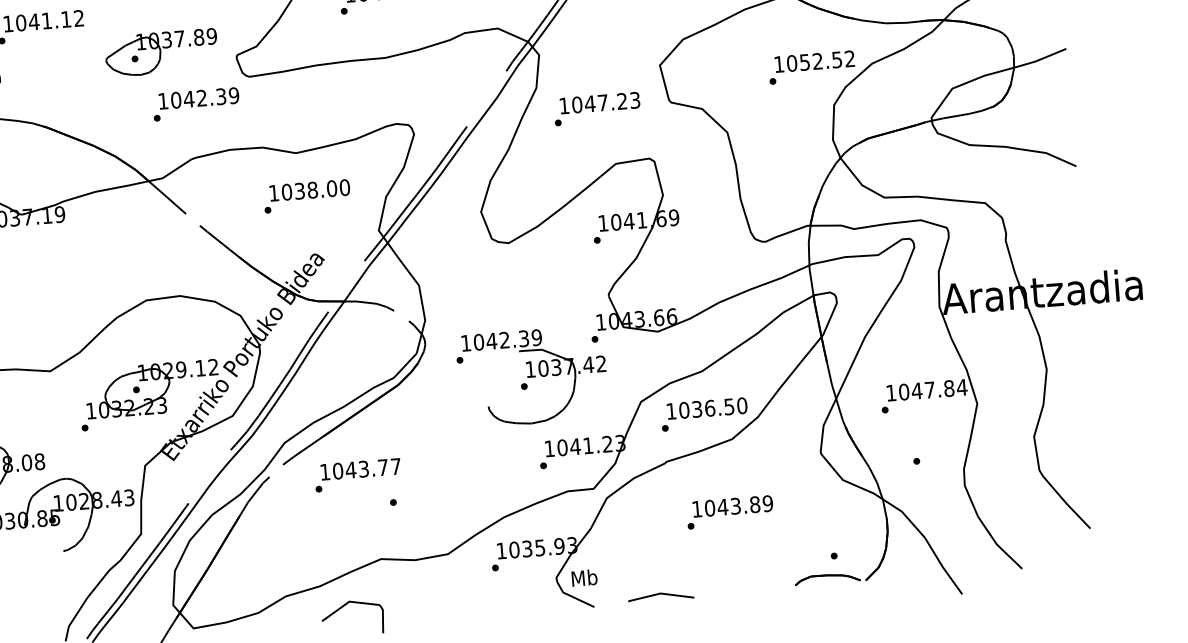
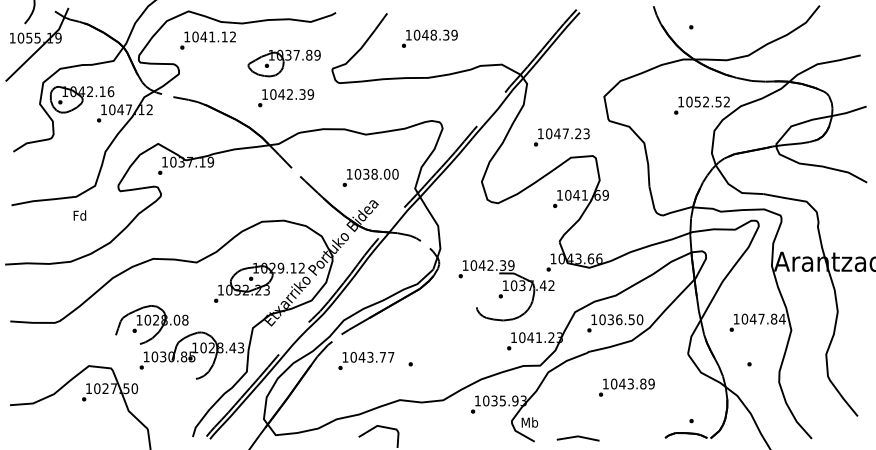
text: (196, 104) -> (286, 98), moved
text: (596, 109) -> (561, 137), moved
text: (306, 195) -> (370, 177), moved
text: (358, 474) -> (366, 360), moved

